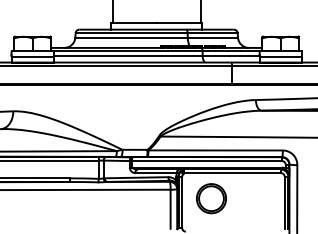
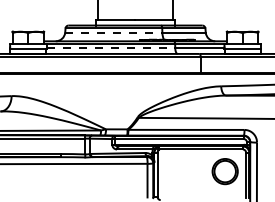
line: (132, 37) -> (114, 32), solid -> dashed
line: (128, 55) -> (111, 47), solid -> dashed
part: (211, 198) -> (225, 171), moved

